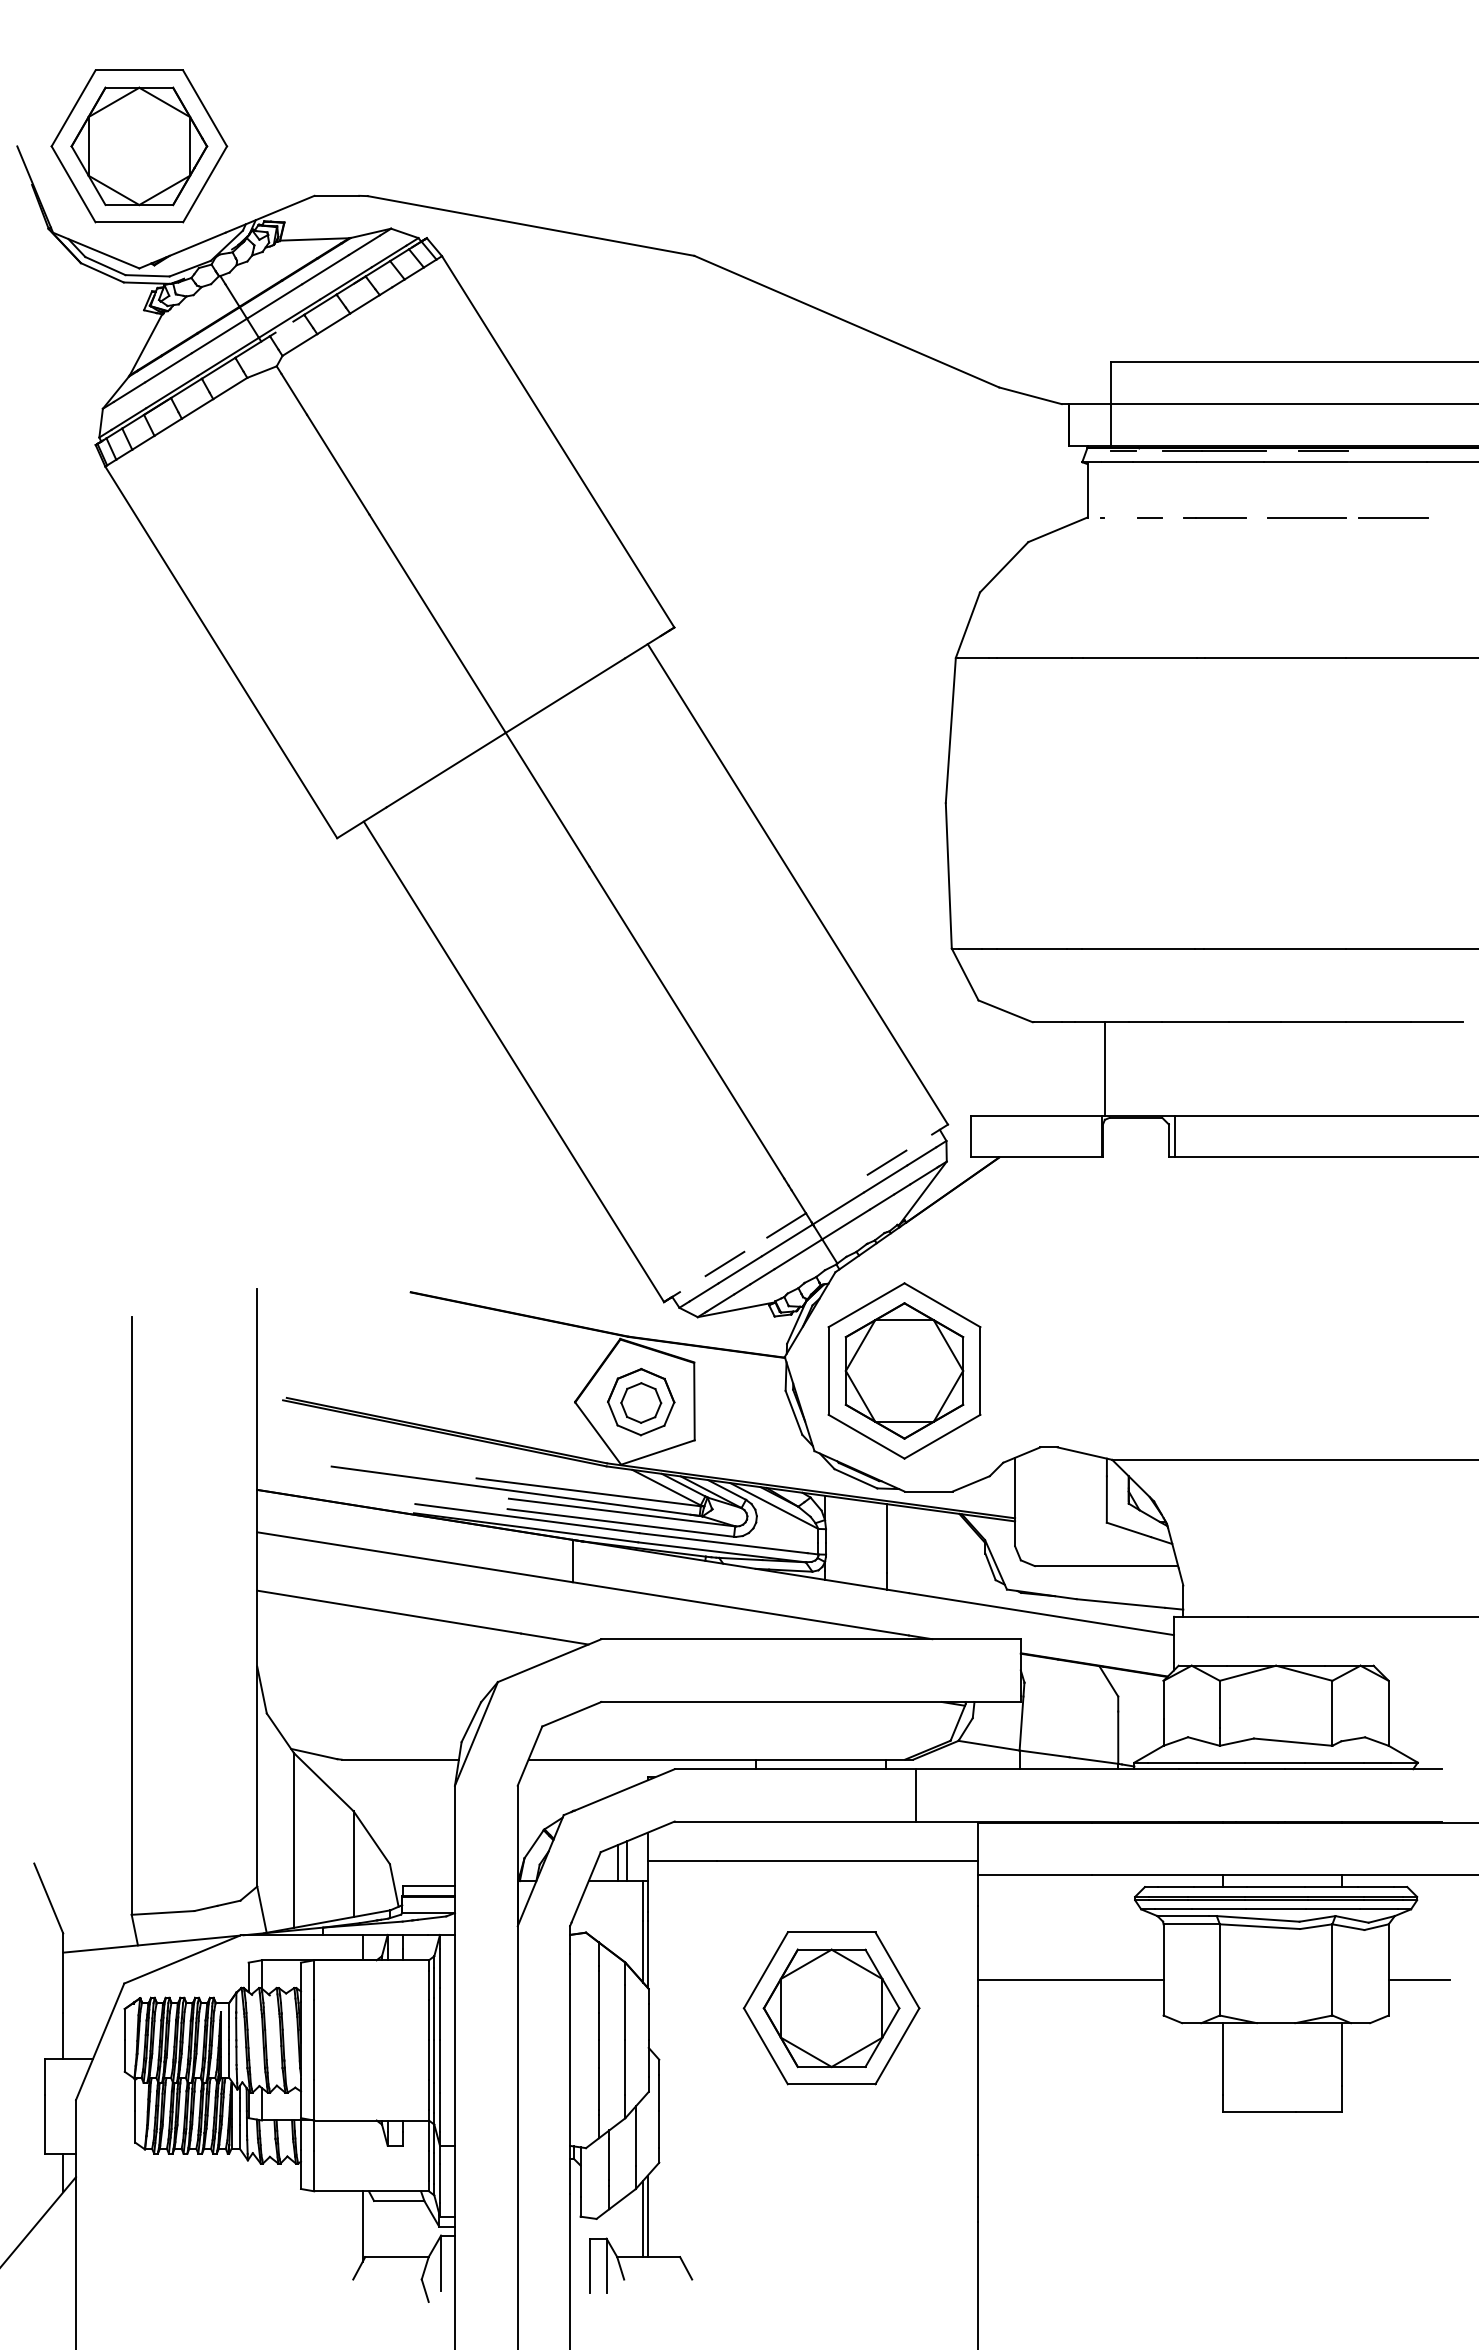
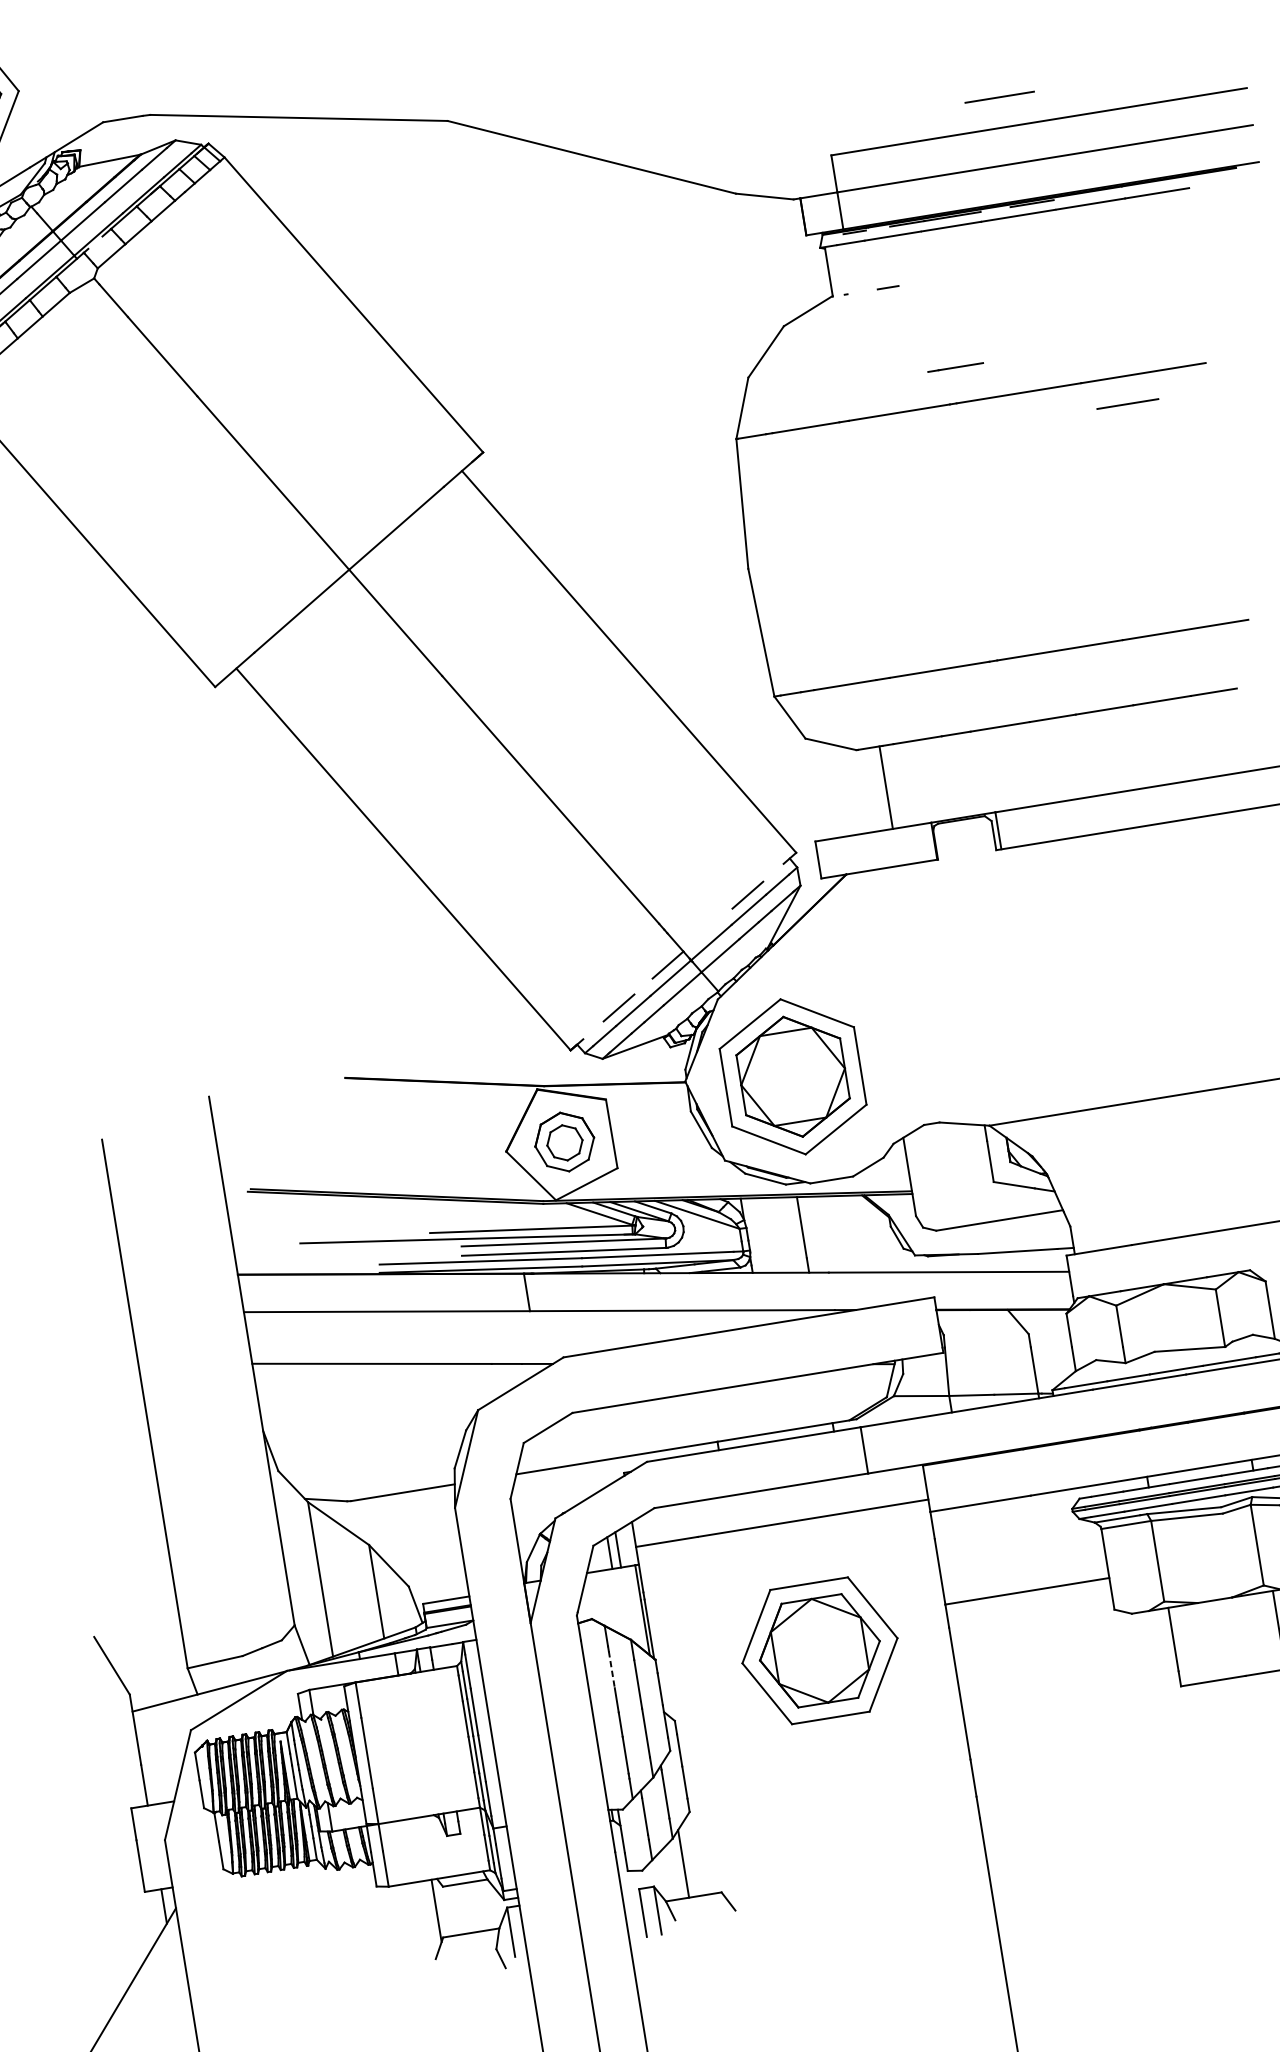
line: (1214, 517) -> (954, 366), moved
line: (1306, 517) -> (999, 96), moved
line: (1393, 517) -> (1127, 403), moved
line: (1104, 1068) -> (885, 787), moved
line: (598, 1992) -> (611, 1670), solid -> dashed
line: (647, 2216) -> (686, 1861), removed

